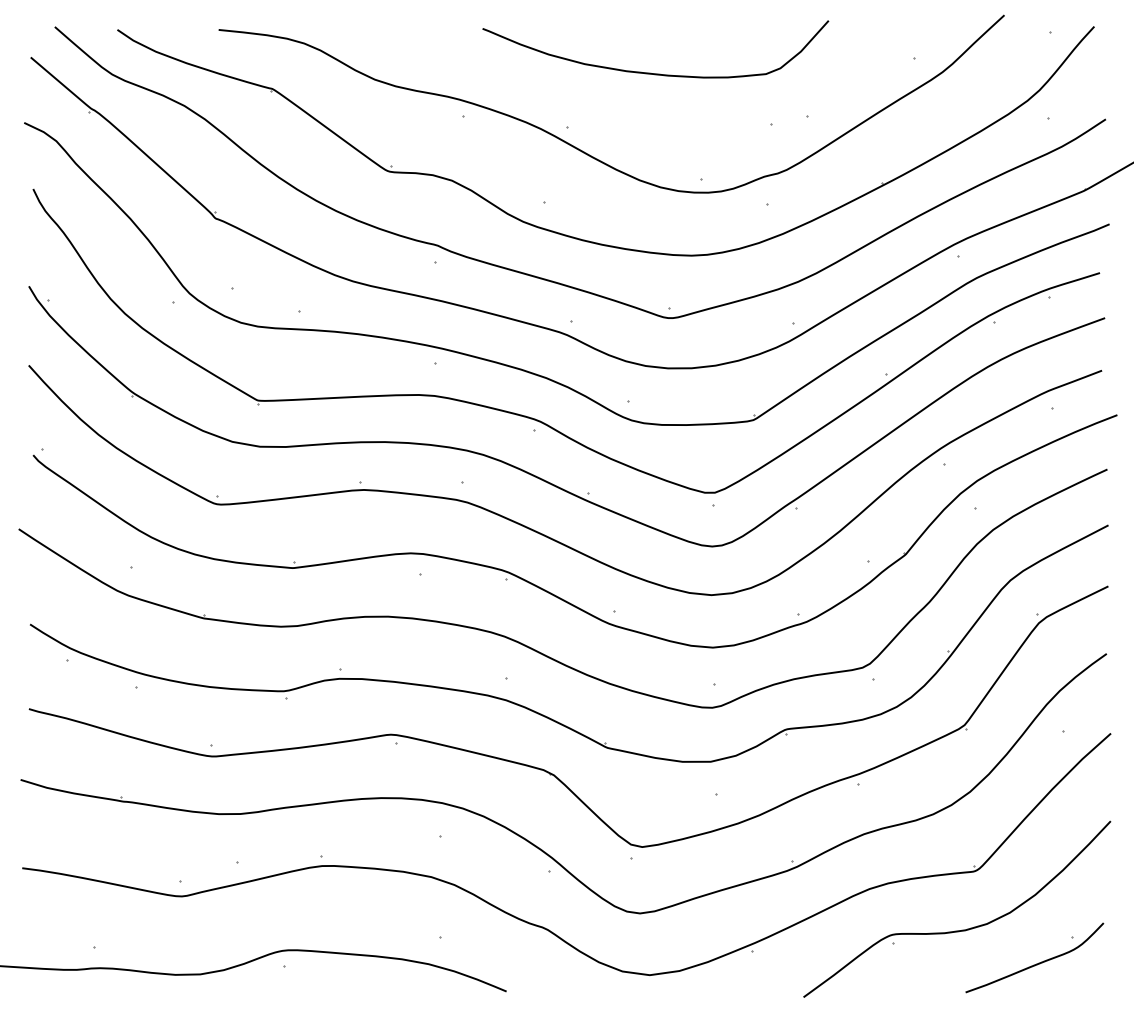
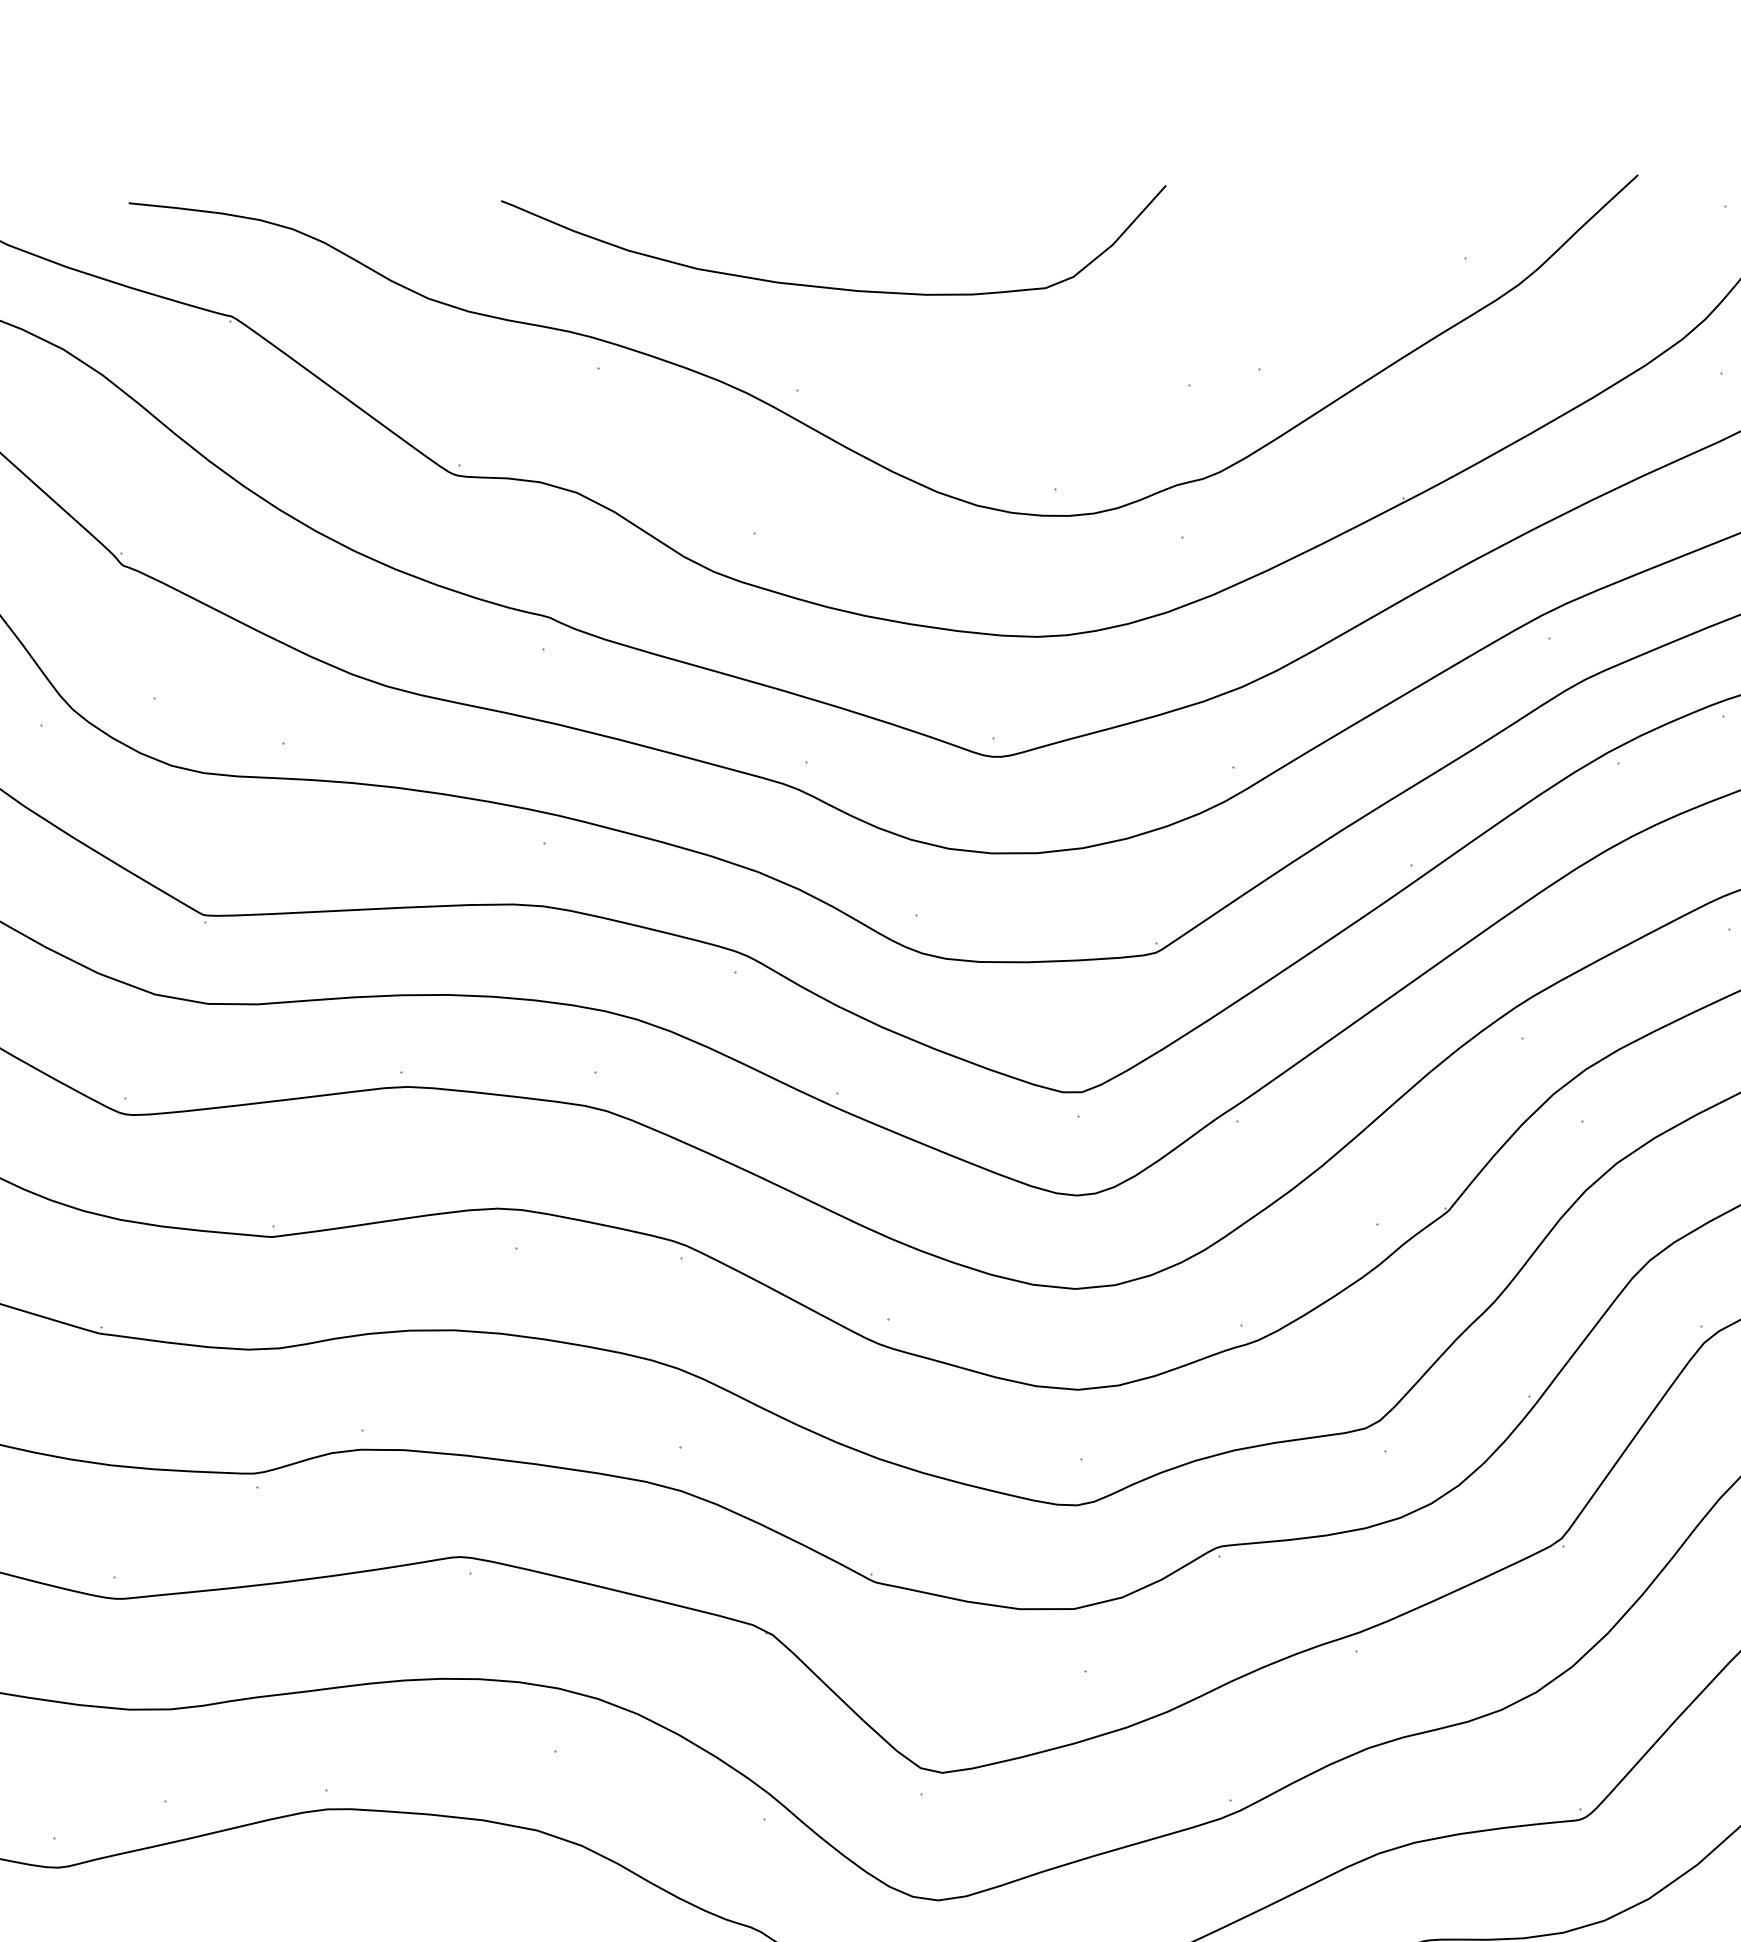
curve: (650, 72) -> (823, 285), moved

